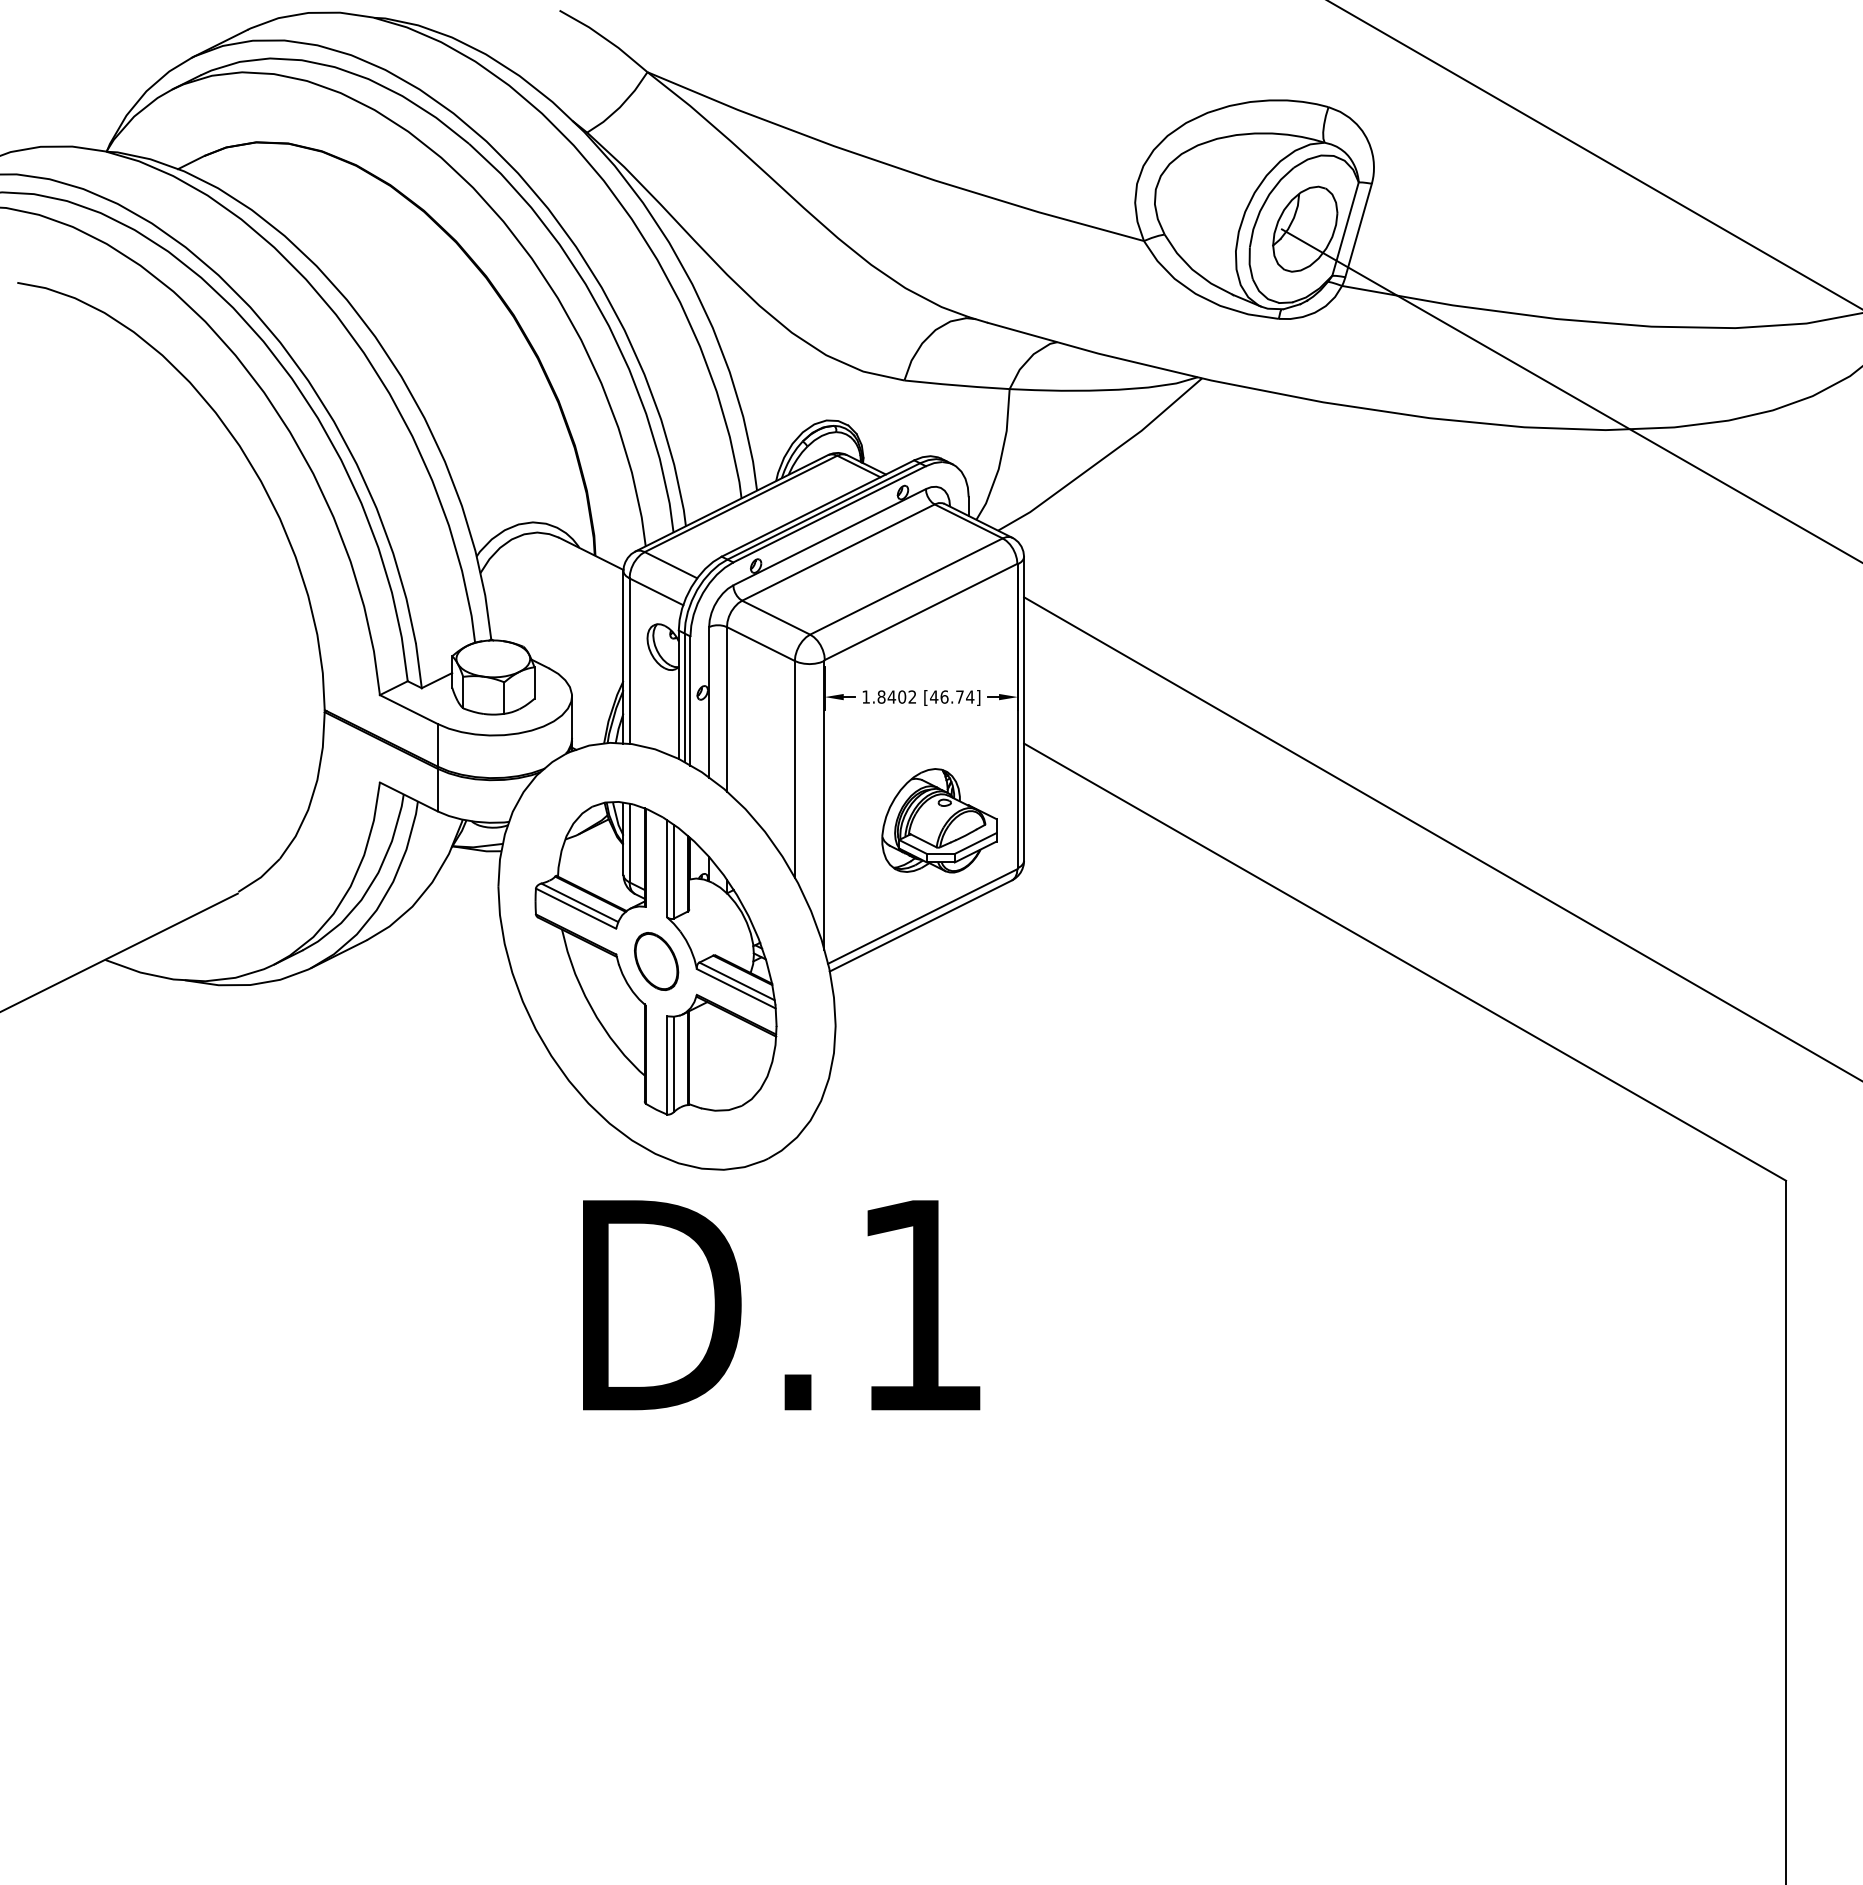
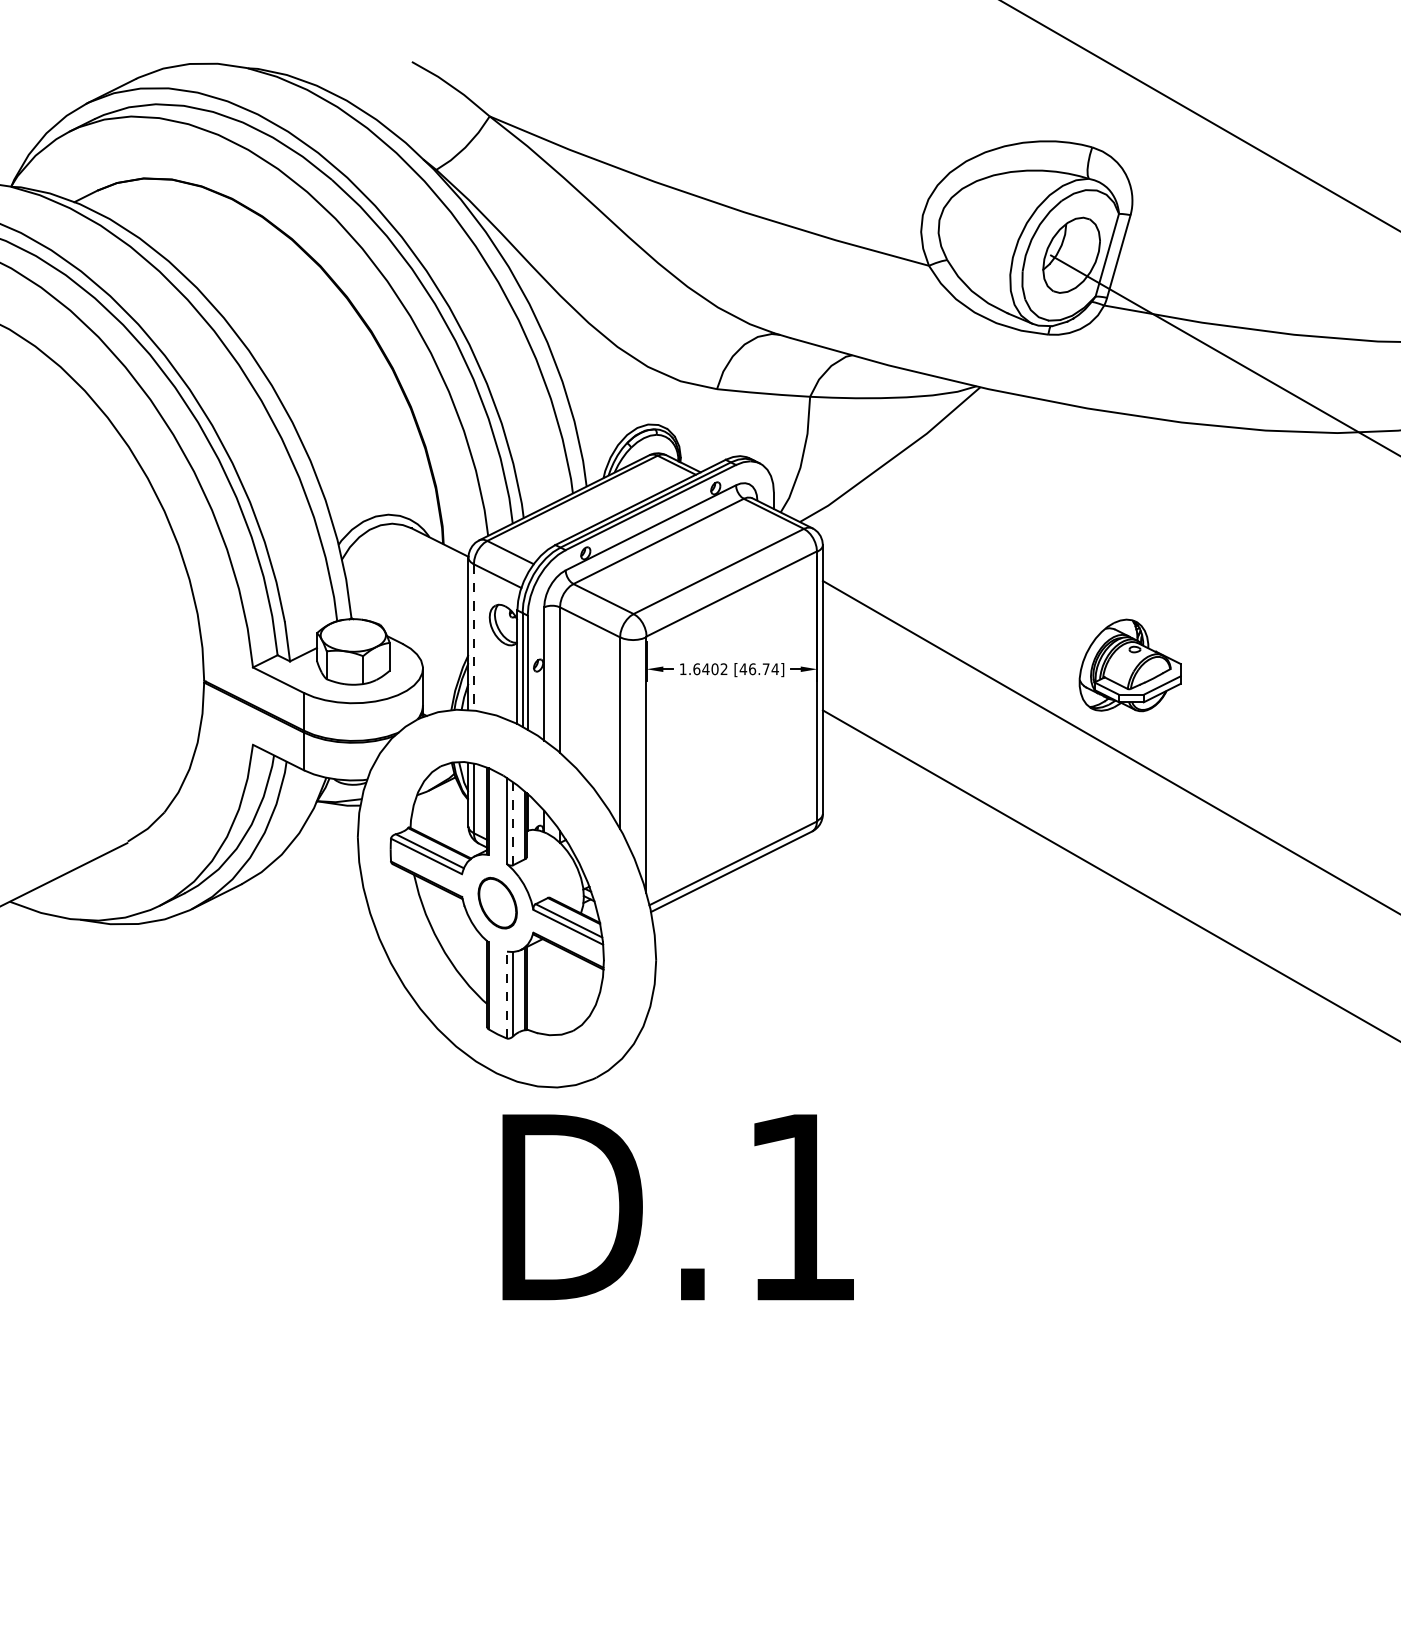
line: (629, 661) -> (473, 637), solid -> dashed
text: (881, 696) -> (696, 668), 1.8402 -> 1.6402
part: (939, 820) -> (1130, 665), moved
line: (673, 871) -> (512, 823), solid -> dashed
line: (667, 1064) -> (507, 994), solid -> dashed
text: (781, 1305) -> (678, 1207), moved

